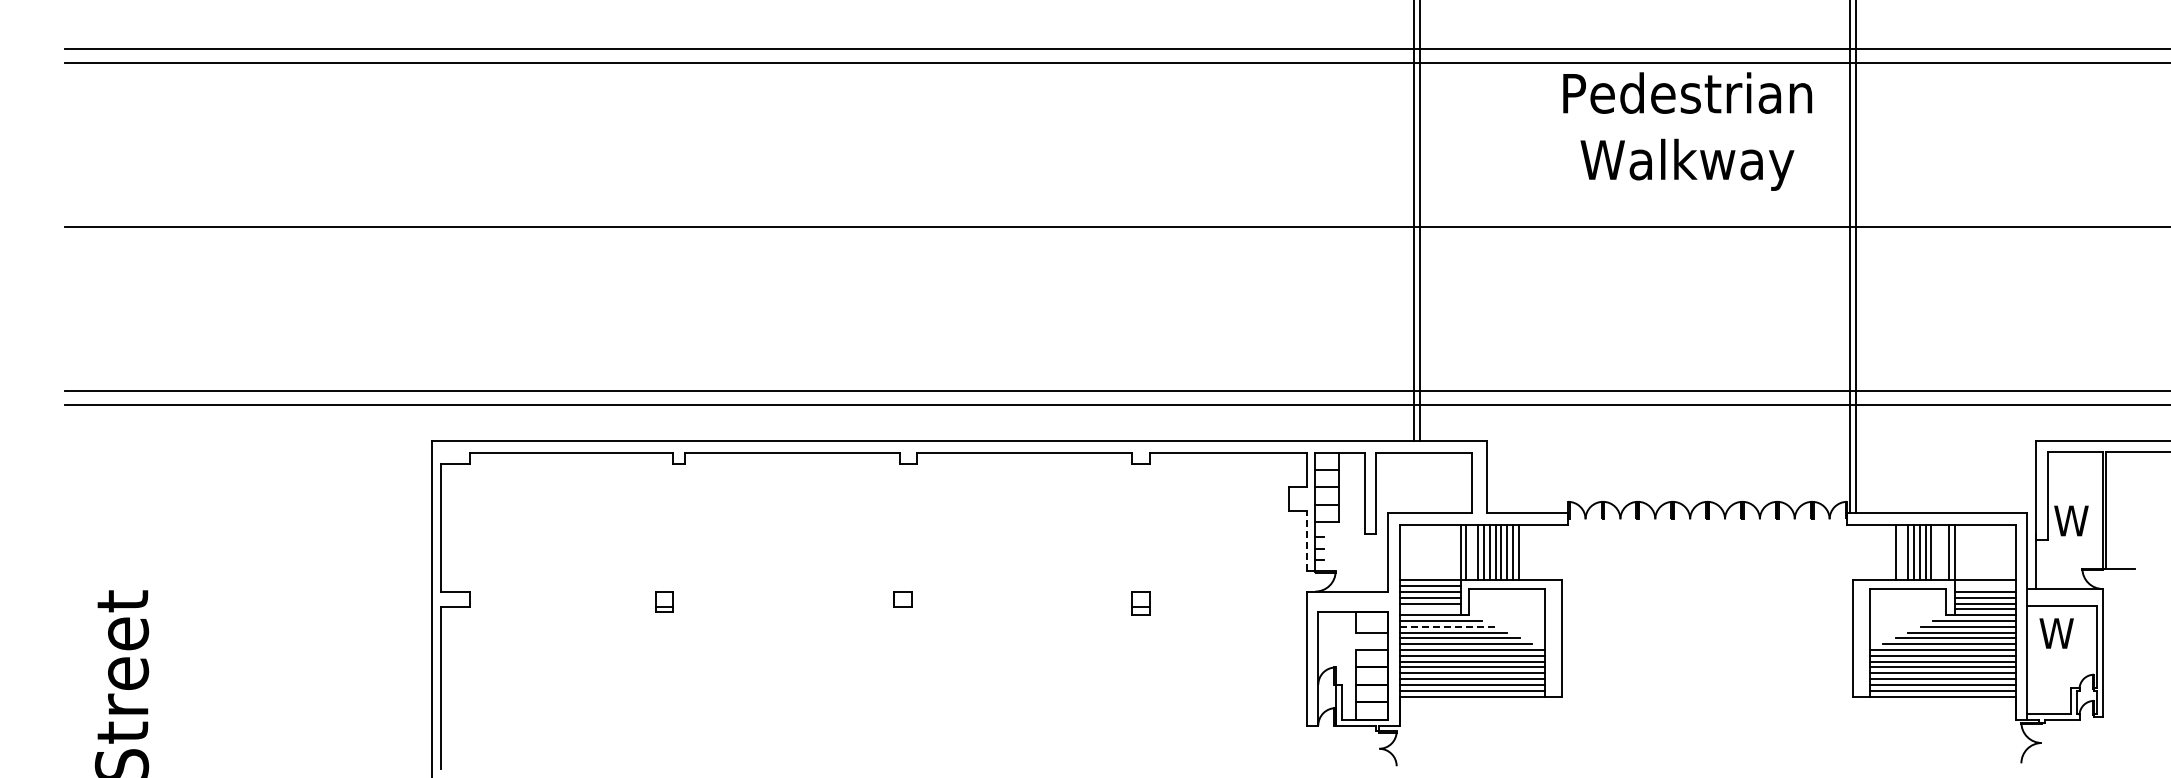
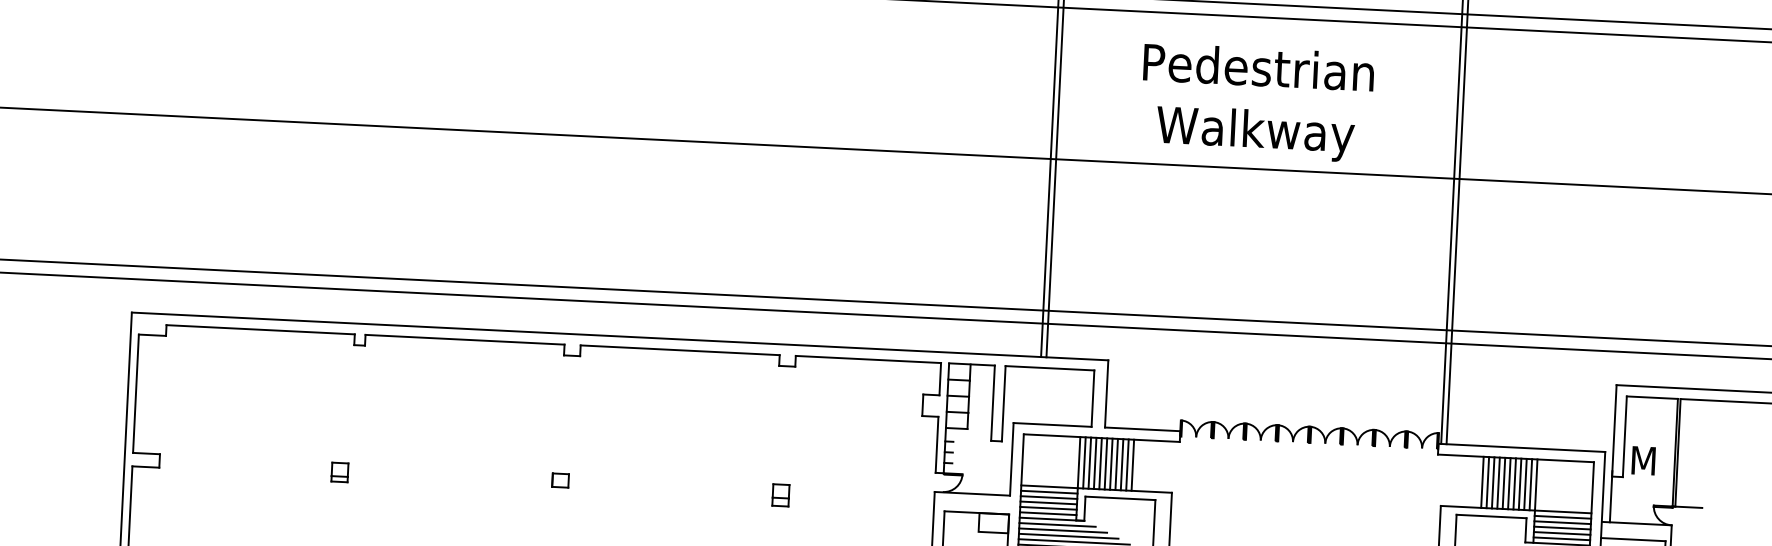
text: (1687, 131) -> (1257, 102), moved
text: (2071, 520) -> (1645, 460), W -> M
line: (1306, 540) -> (936, 444), dashed -> solid
line: (1472, 552) -> (1090, 463), added
line: (1902, 552) -> (1488, 482), added
line: (1937, 552) -> (1520, 484), added
line: (1942, 552) -> (1525, 484), added
line: (1984, 586) -> (1562, 517), added
line: (1429, 609) -> (1047, 513), added
line: (1446, 626) -> (1062, 530), dashed -> solid

